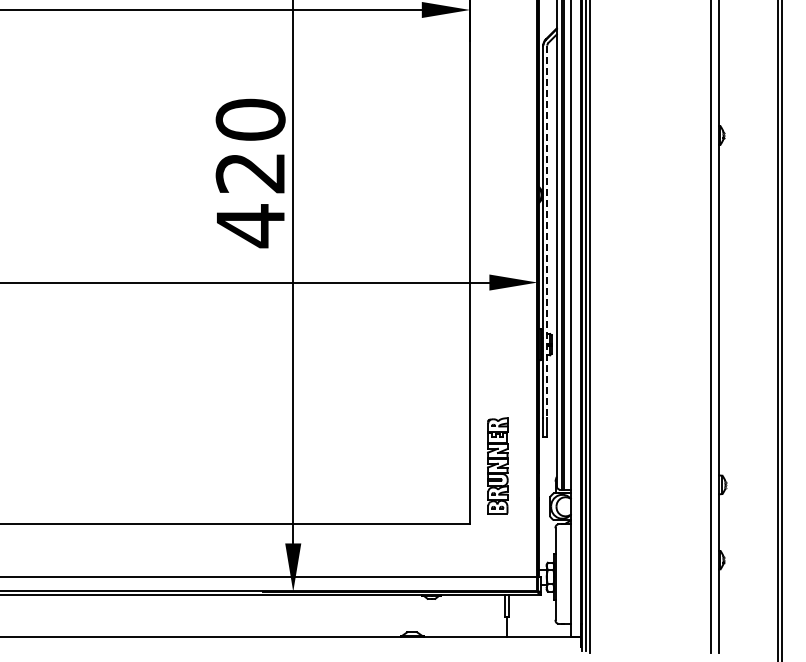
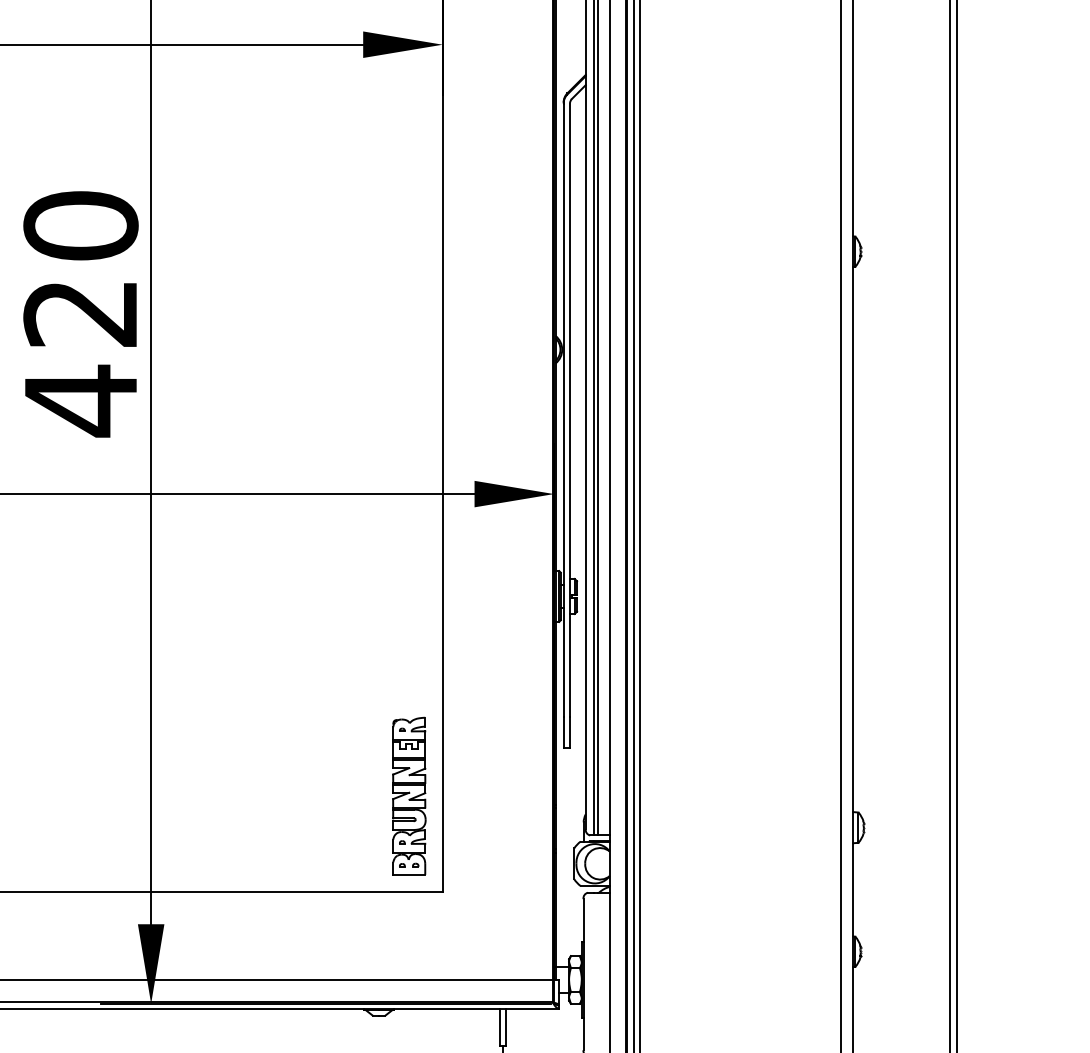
line: (547, 232) -> (570, 411), dashed -> solid
part: (497, 465) -> (408, 795), moved

